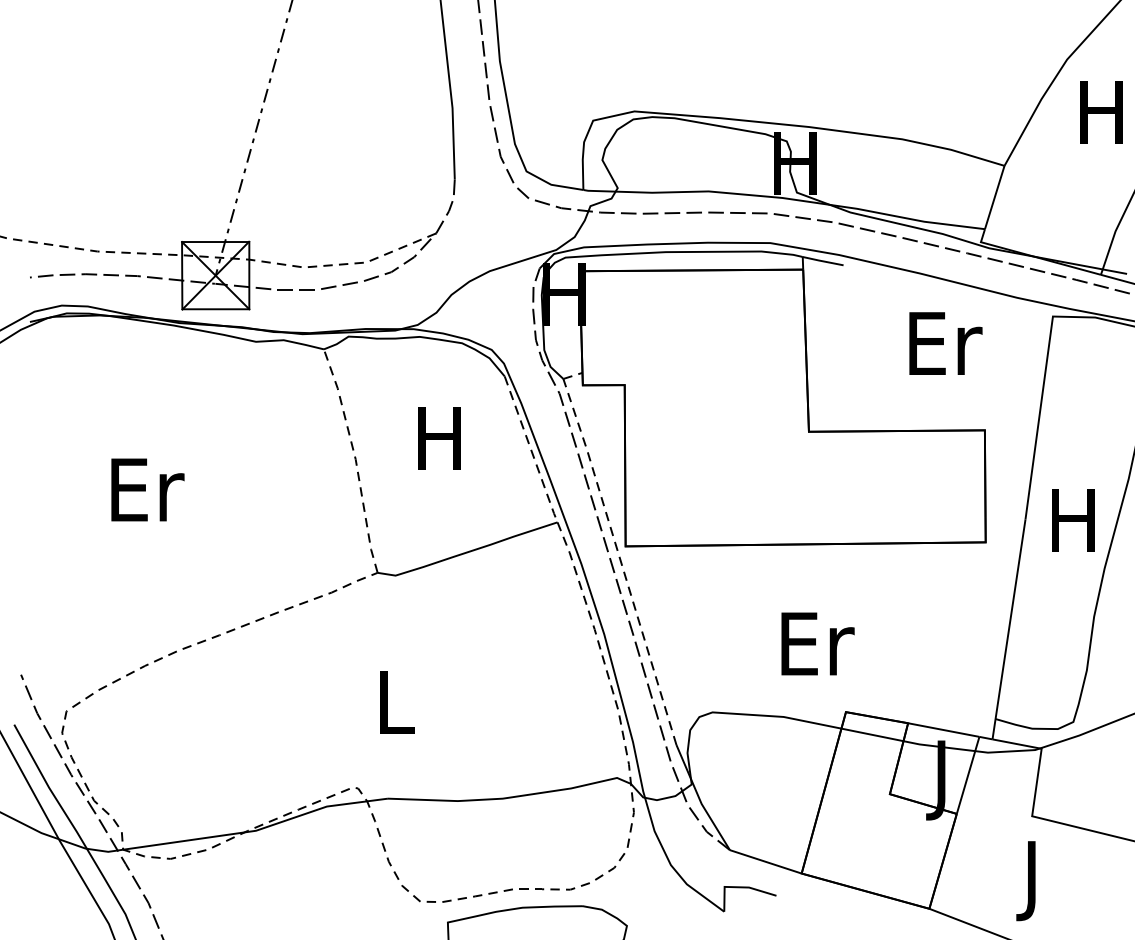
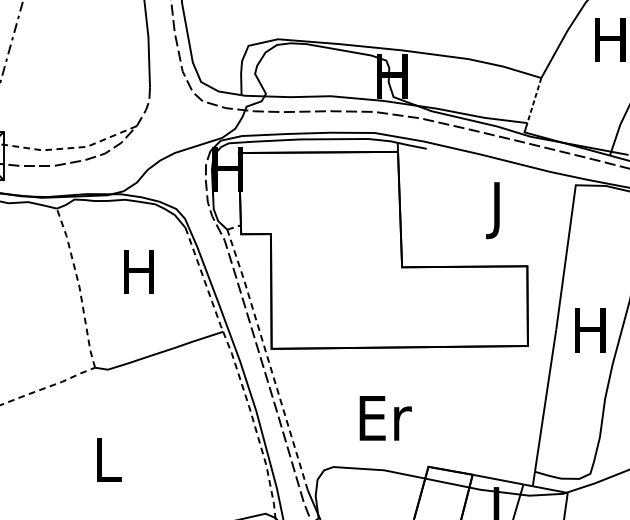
line: (994, 198) -> (534, 101), solid -> dashed
text: (945, 352) -> (499, 210), Er -> J
text: (817, 643) -> (385, 418), moved

